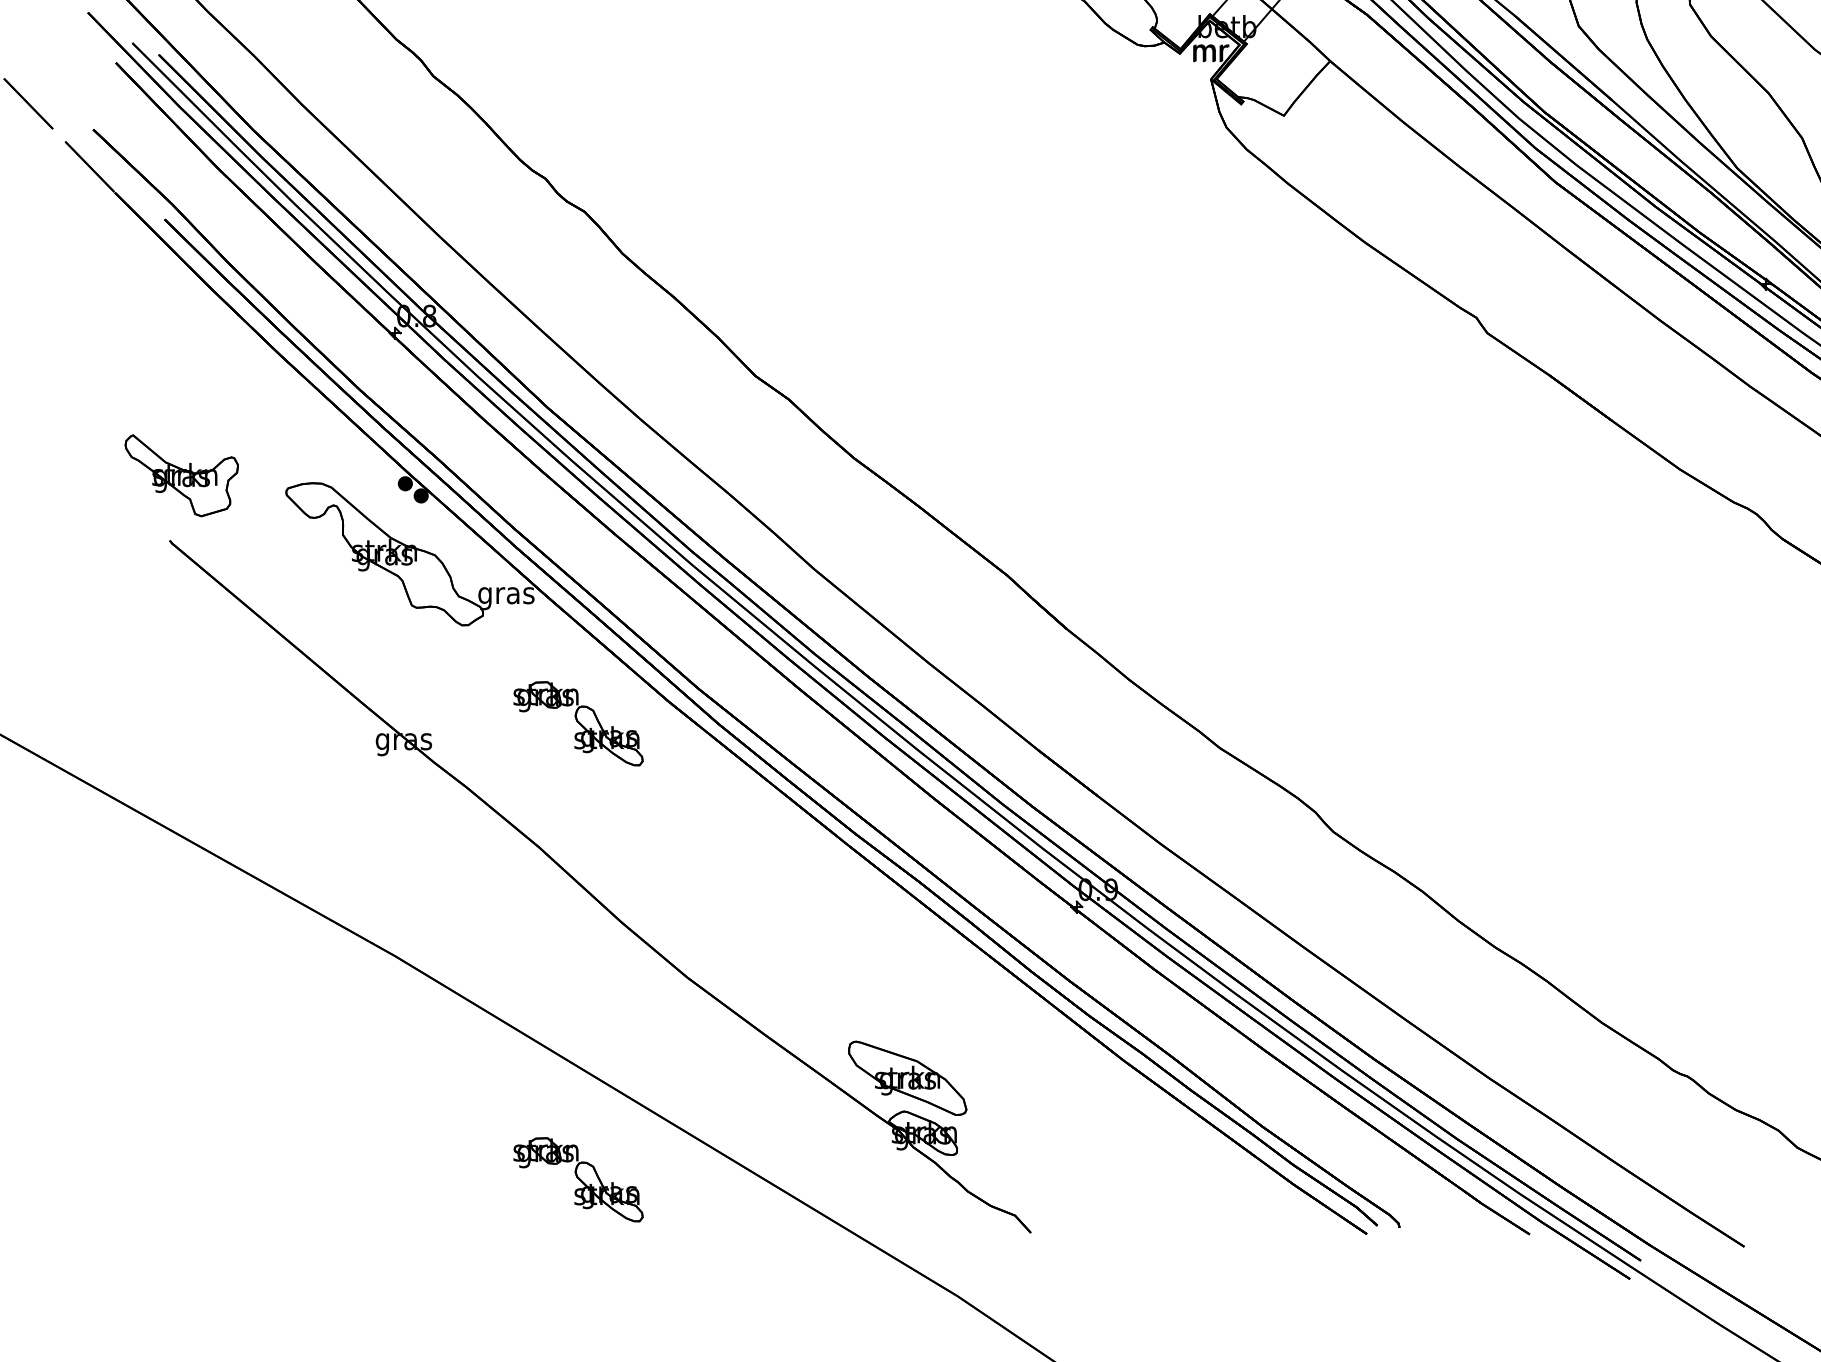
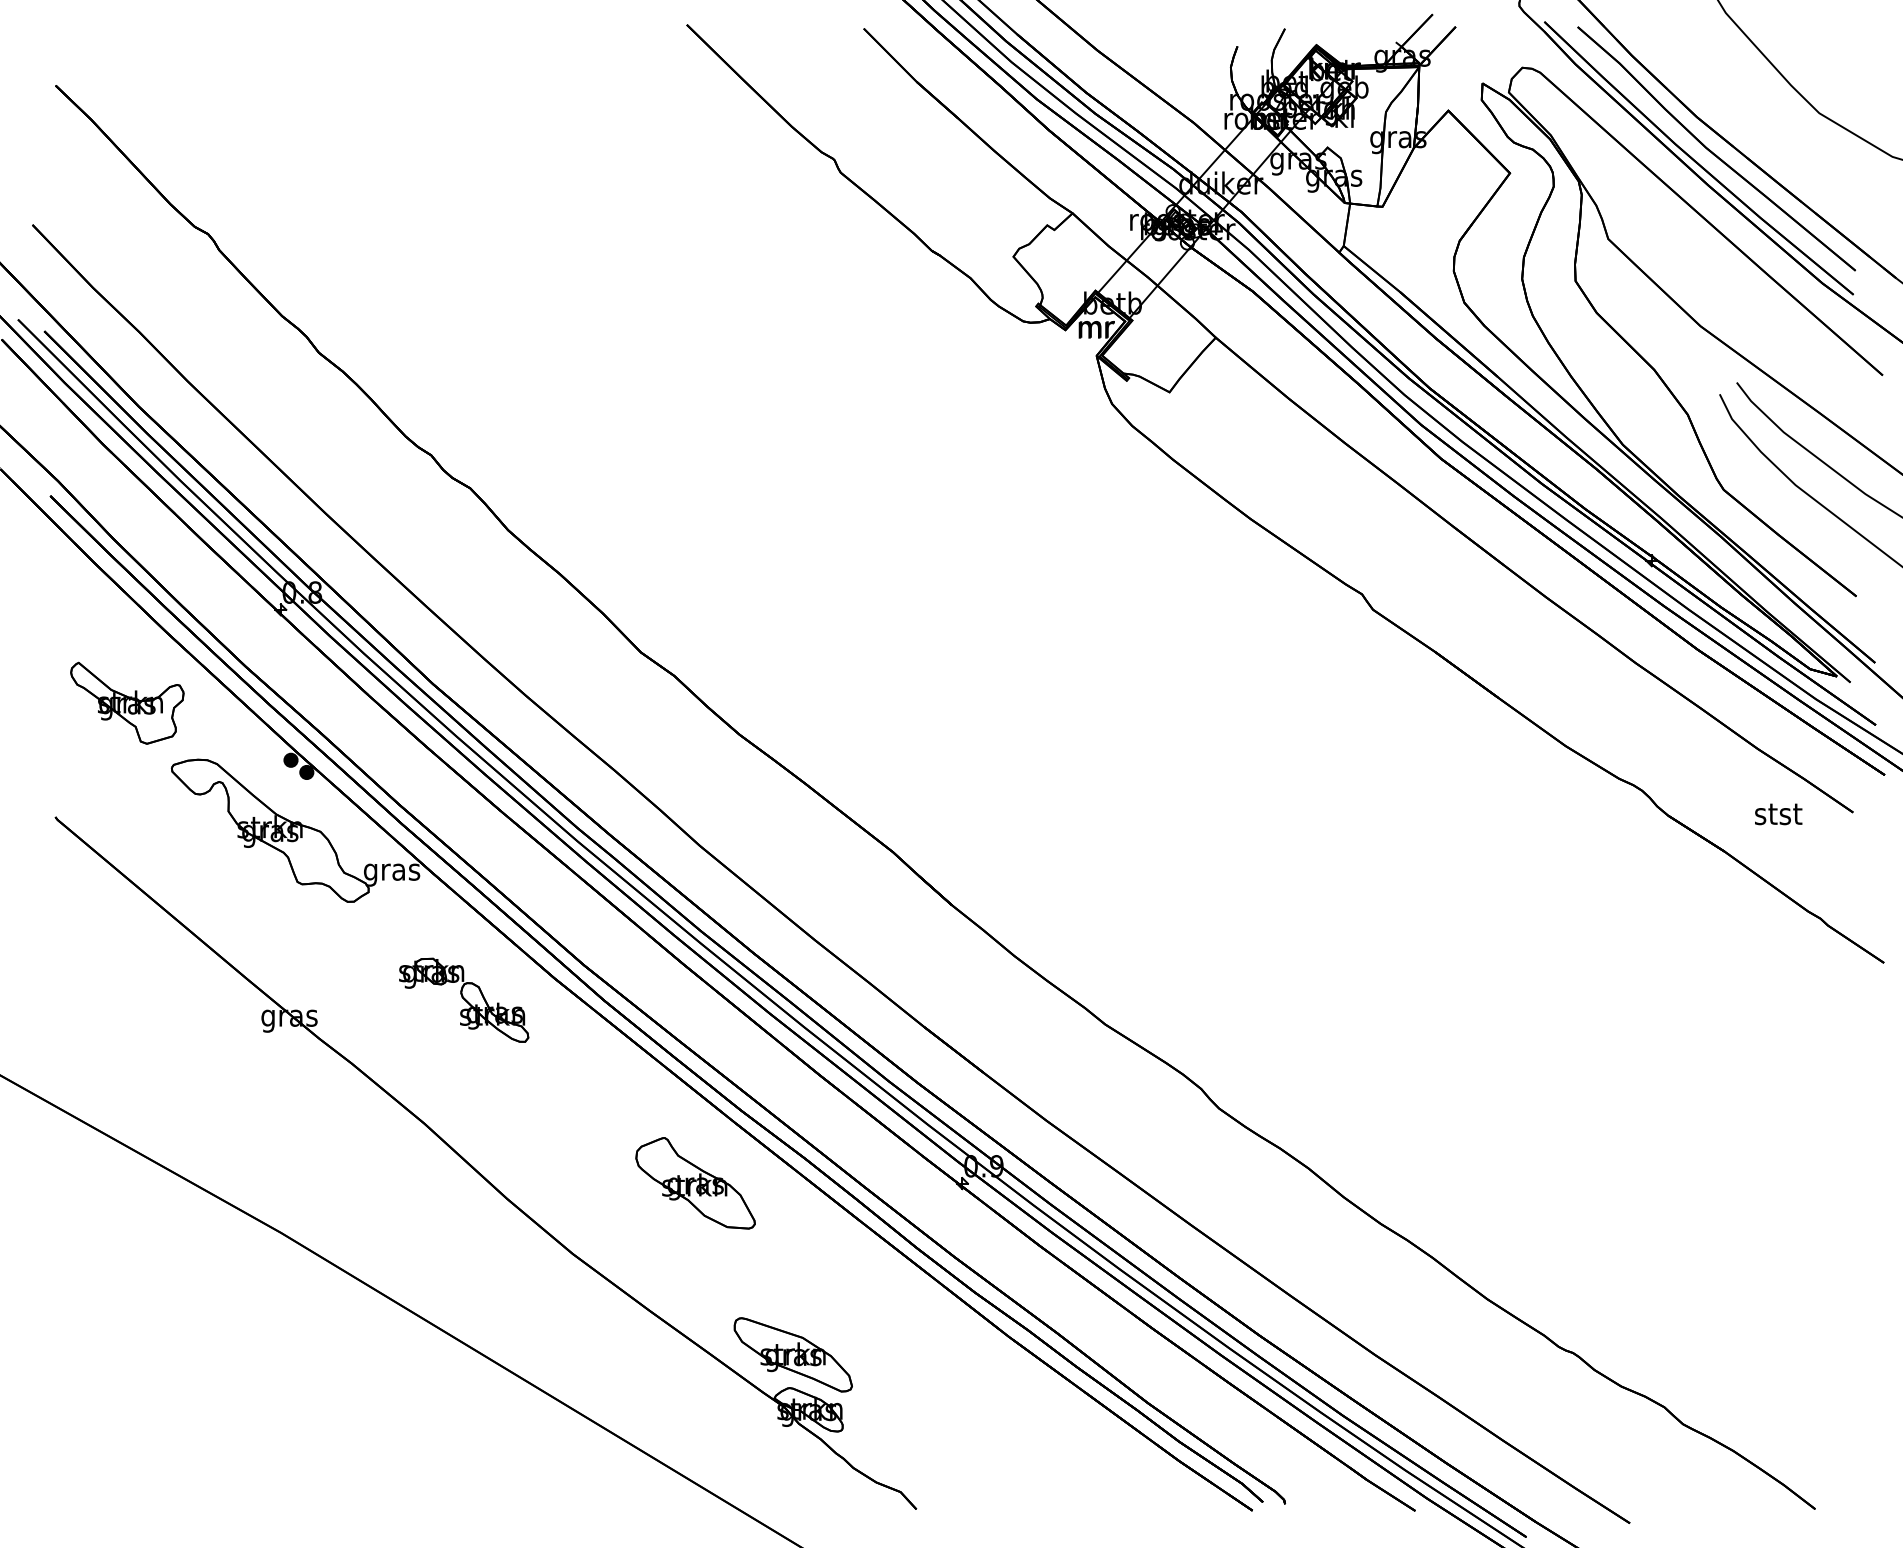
part: (181, 474) -> (127, 702), moved
part: (809, 906) -> (695, 1183), added
part: (578, 1178) -> (464, 1455), removed

